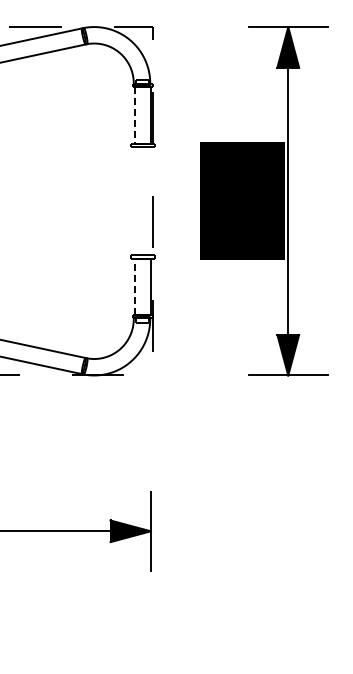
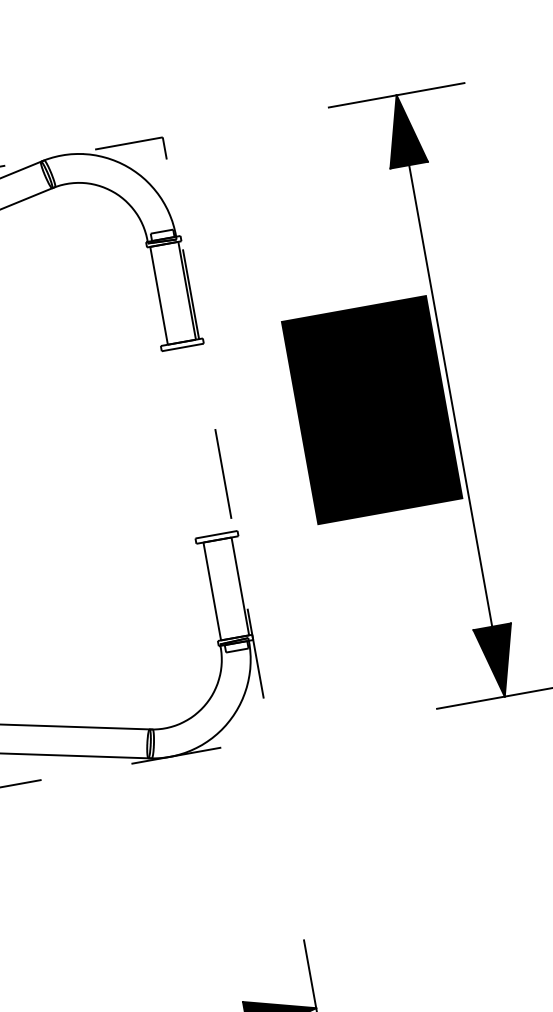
line: (134, 116) -> (159, 297), dashed -> solid
line: (134, 286) -> (211, 590), dashed -> solid

